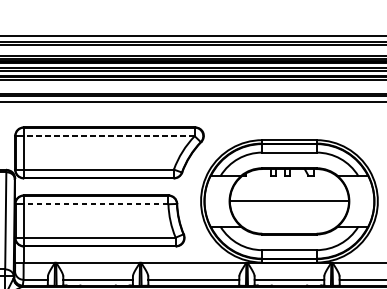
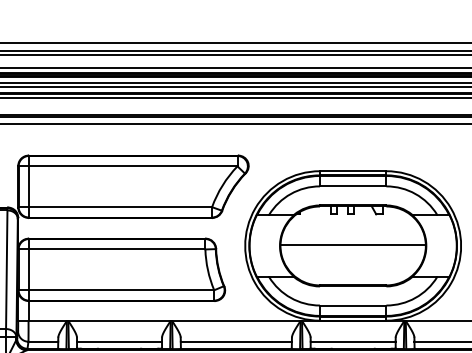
line: (108, 136) -> (132, 166), dashed -> solid
line: (95, 204) -> (116, 249), dashed -> solid

